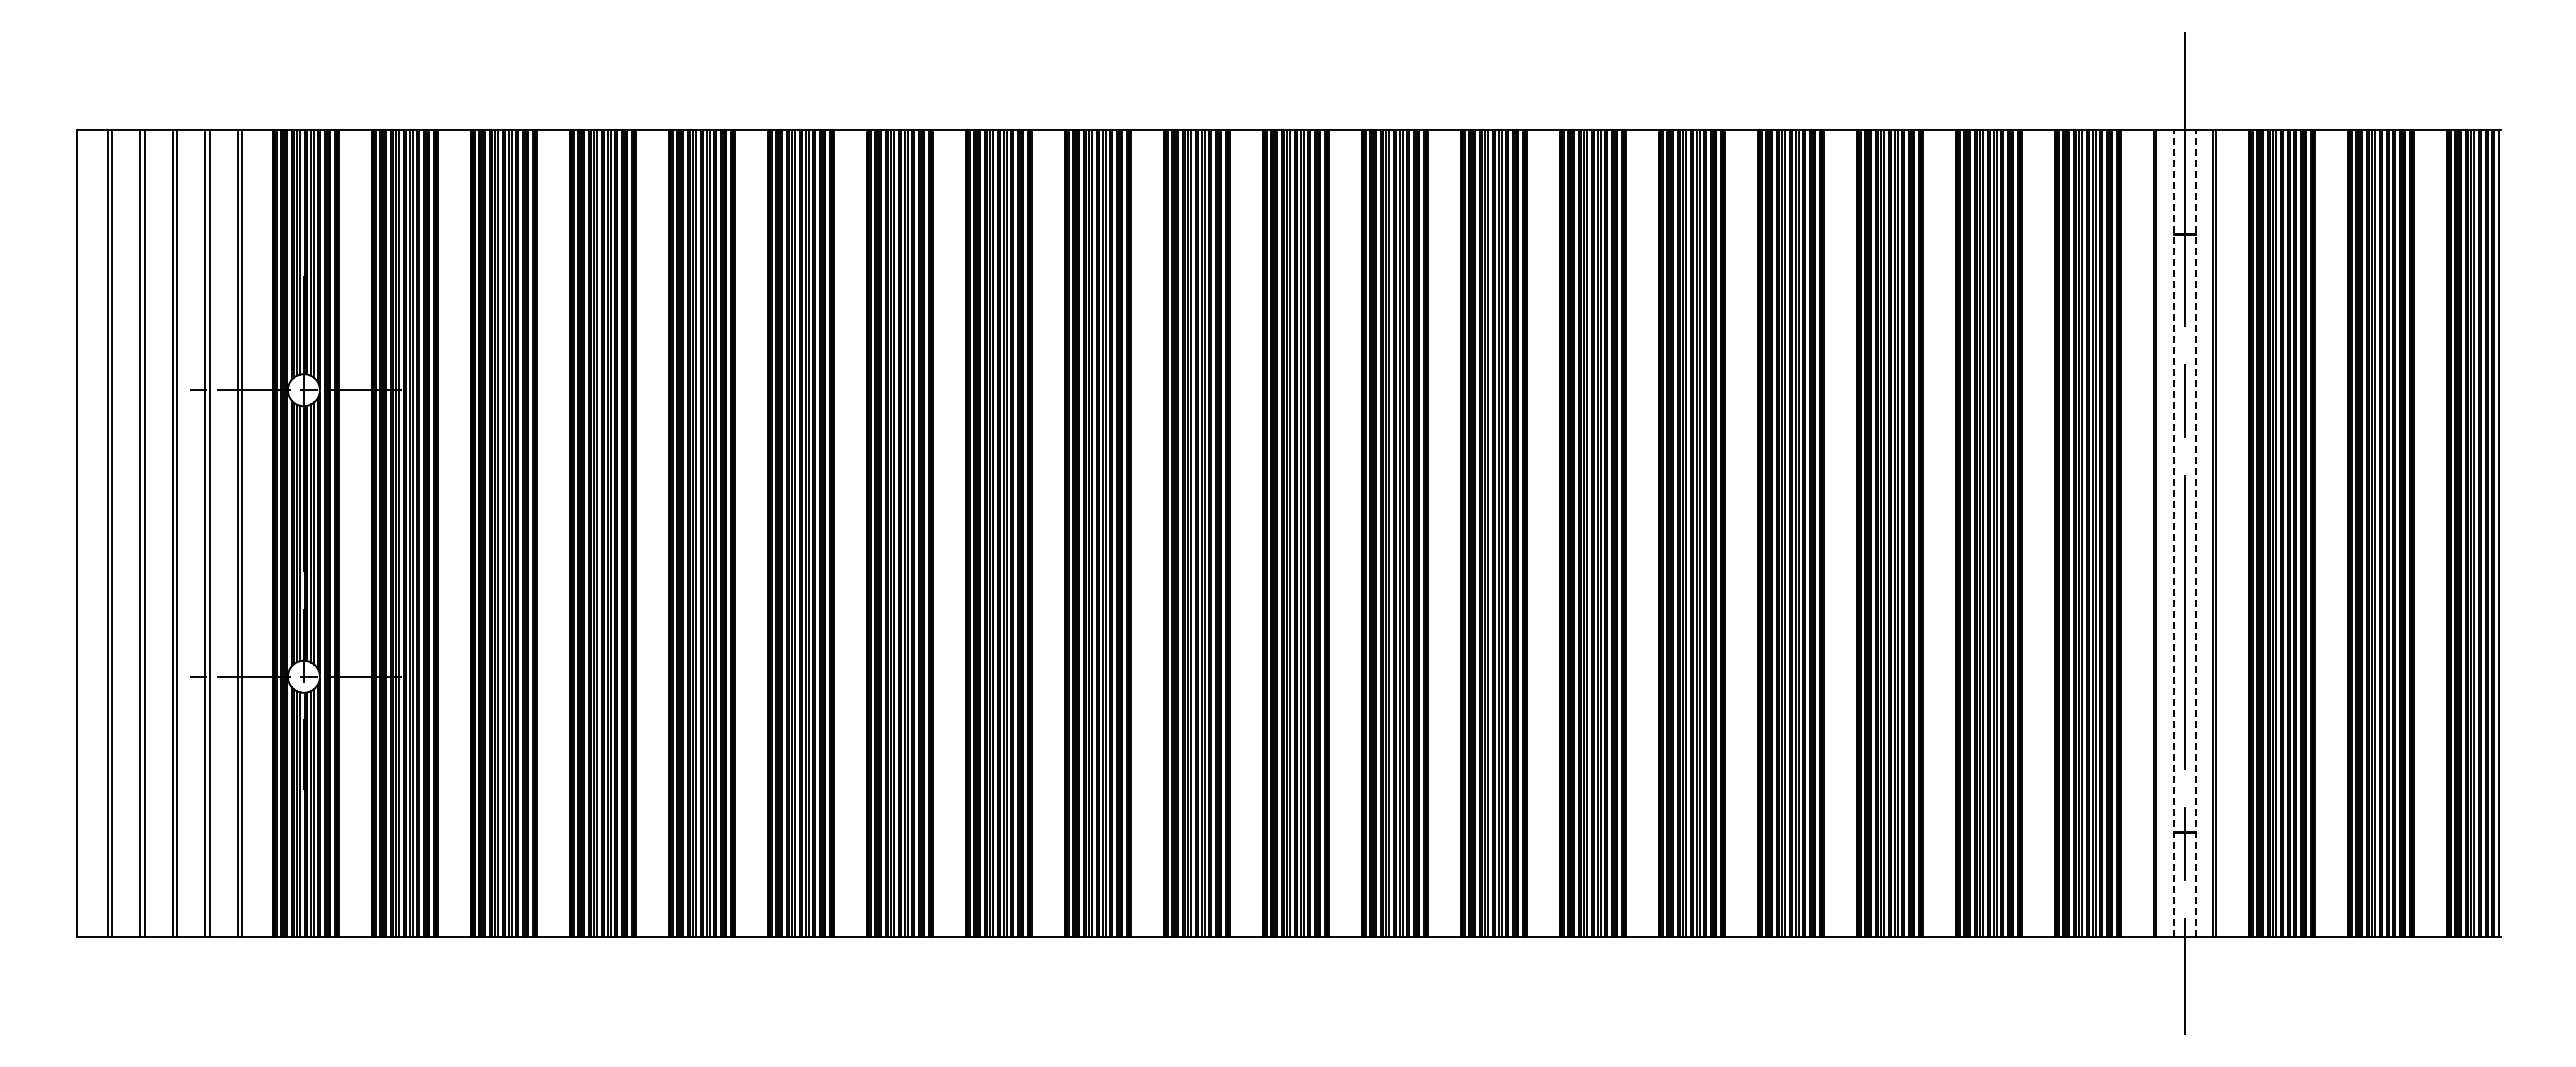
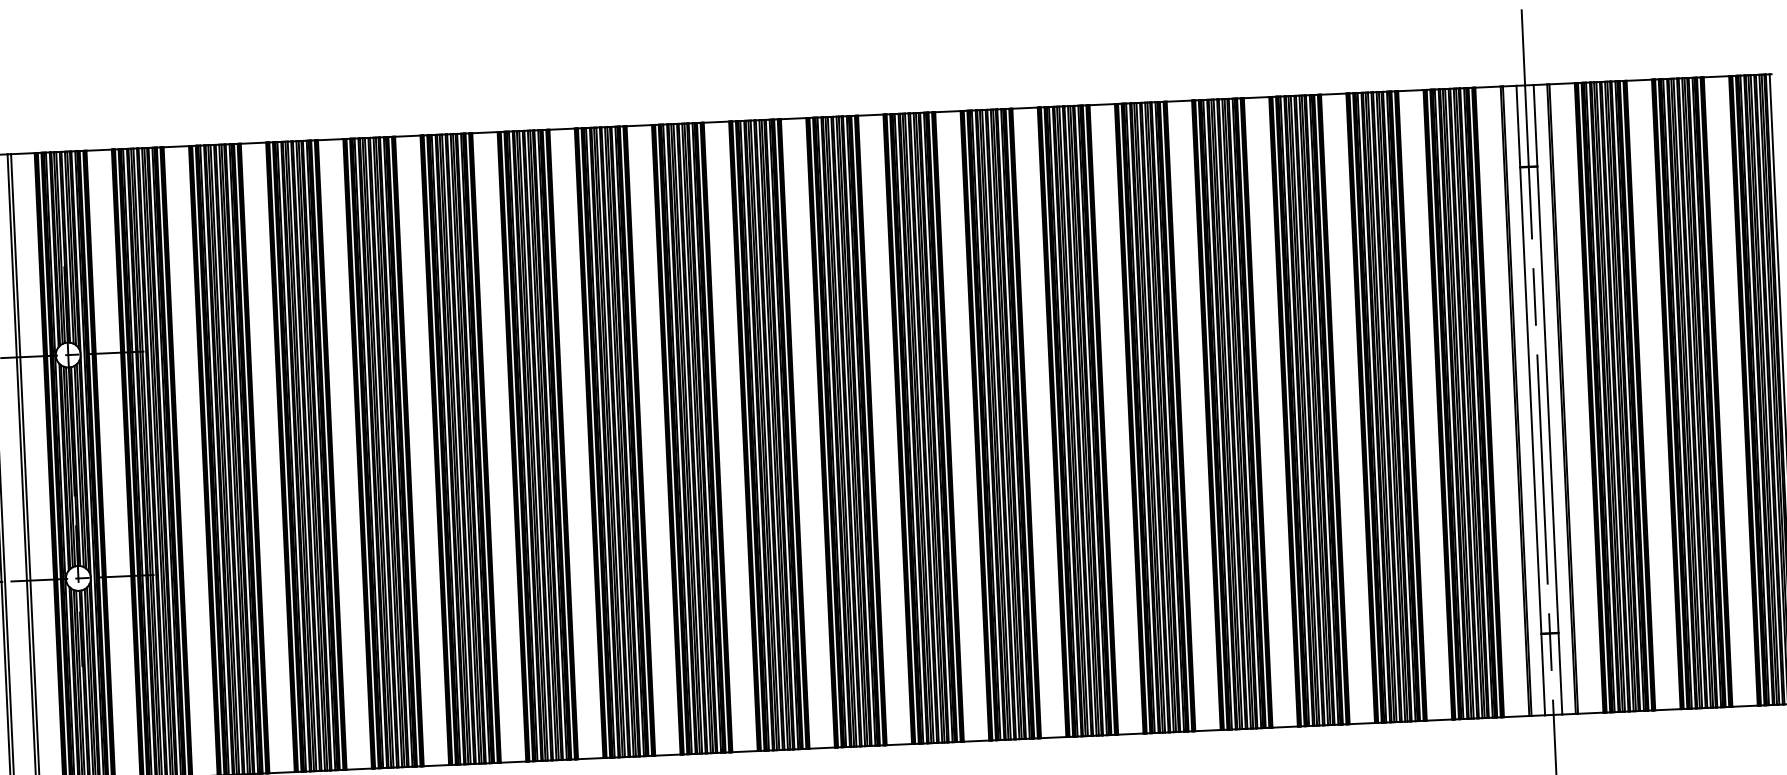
line: (2173, 533) -> (1530, 400), dashed -> solid
line: (2195, 533) -> (1547, 399), dashed -> solid

